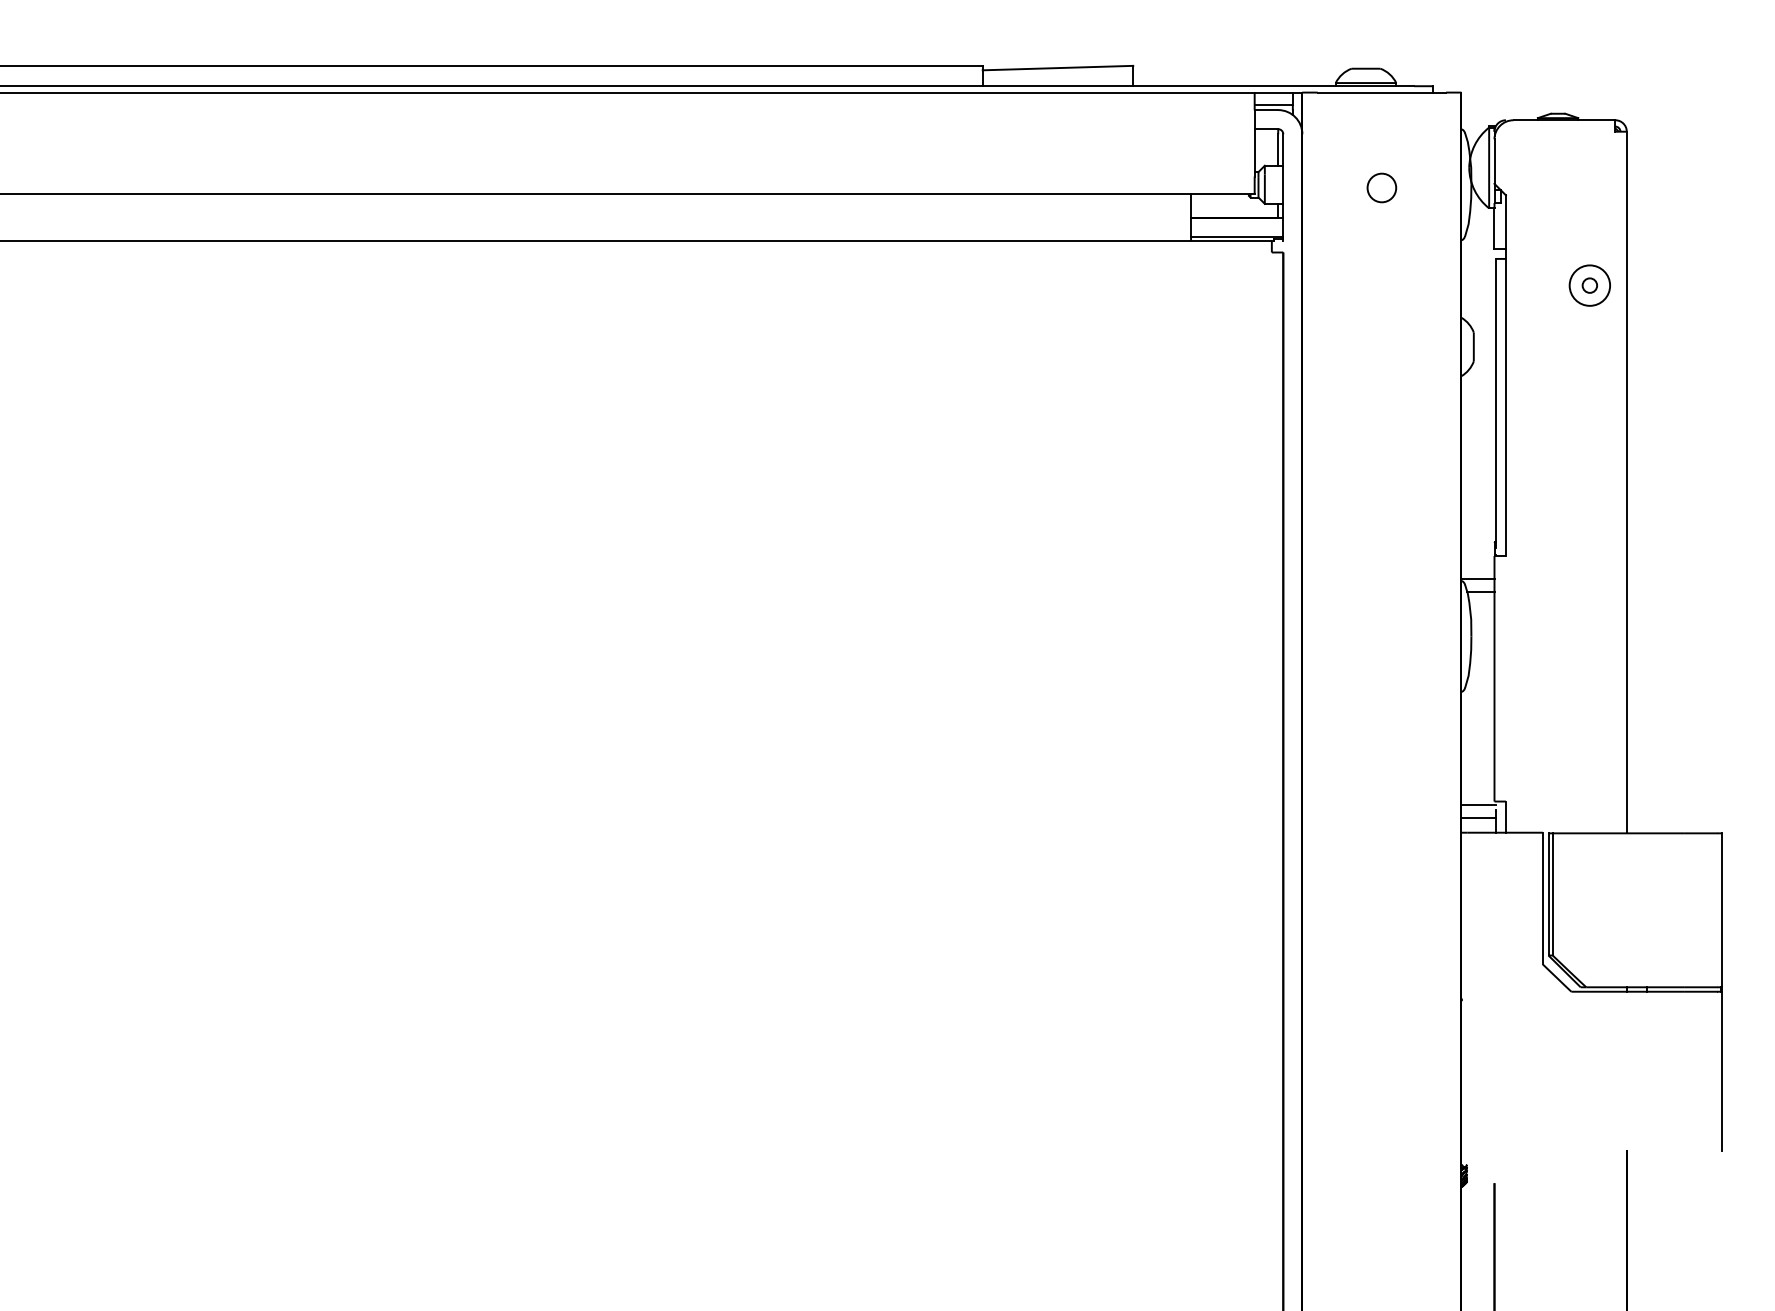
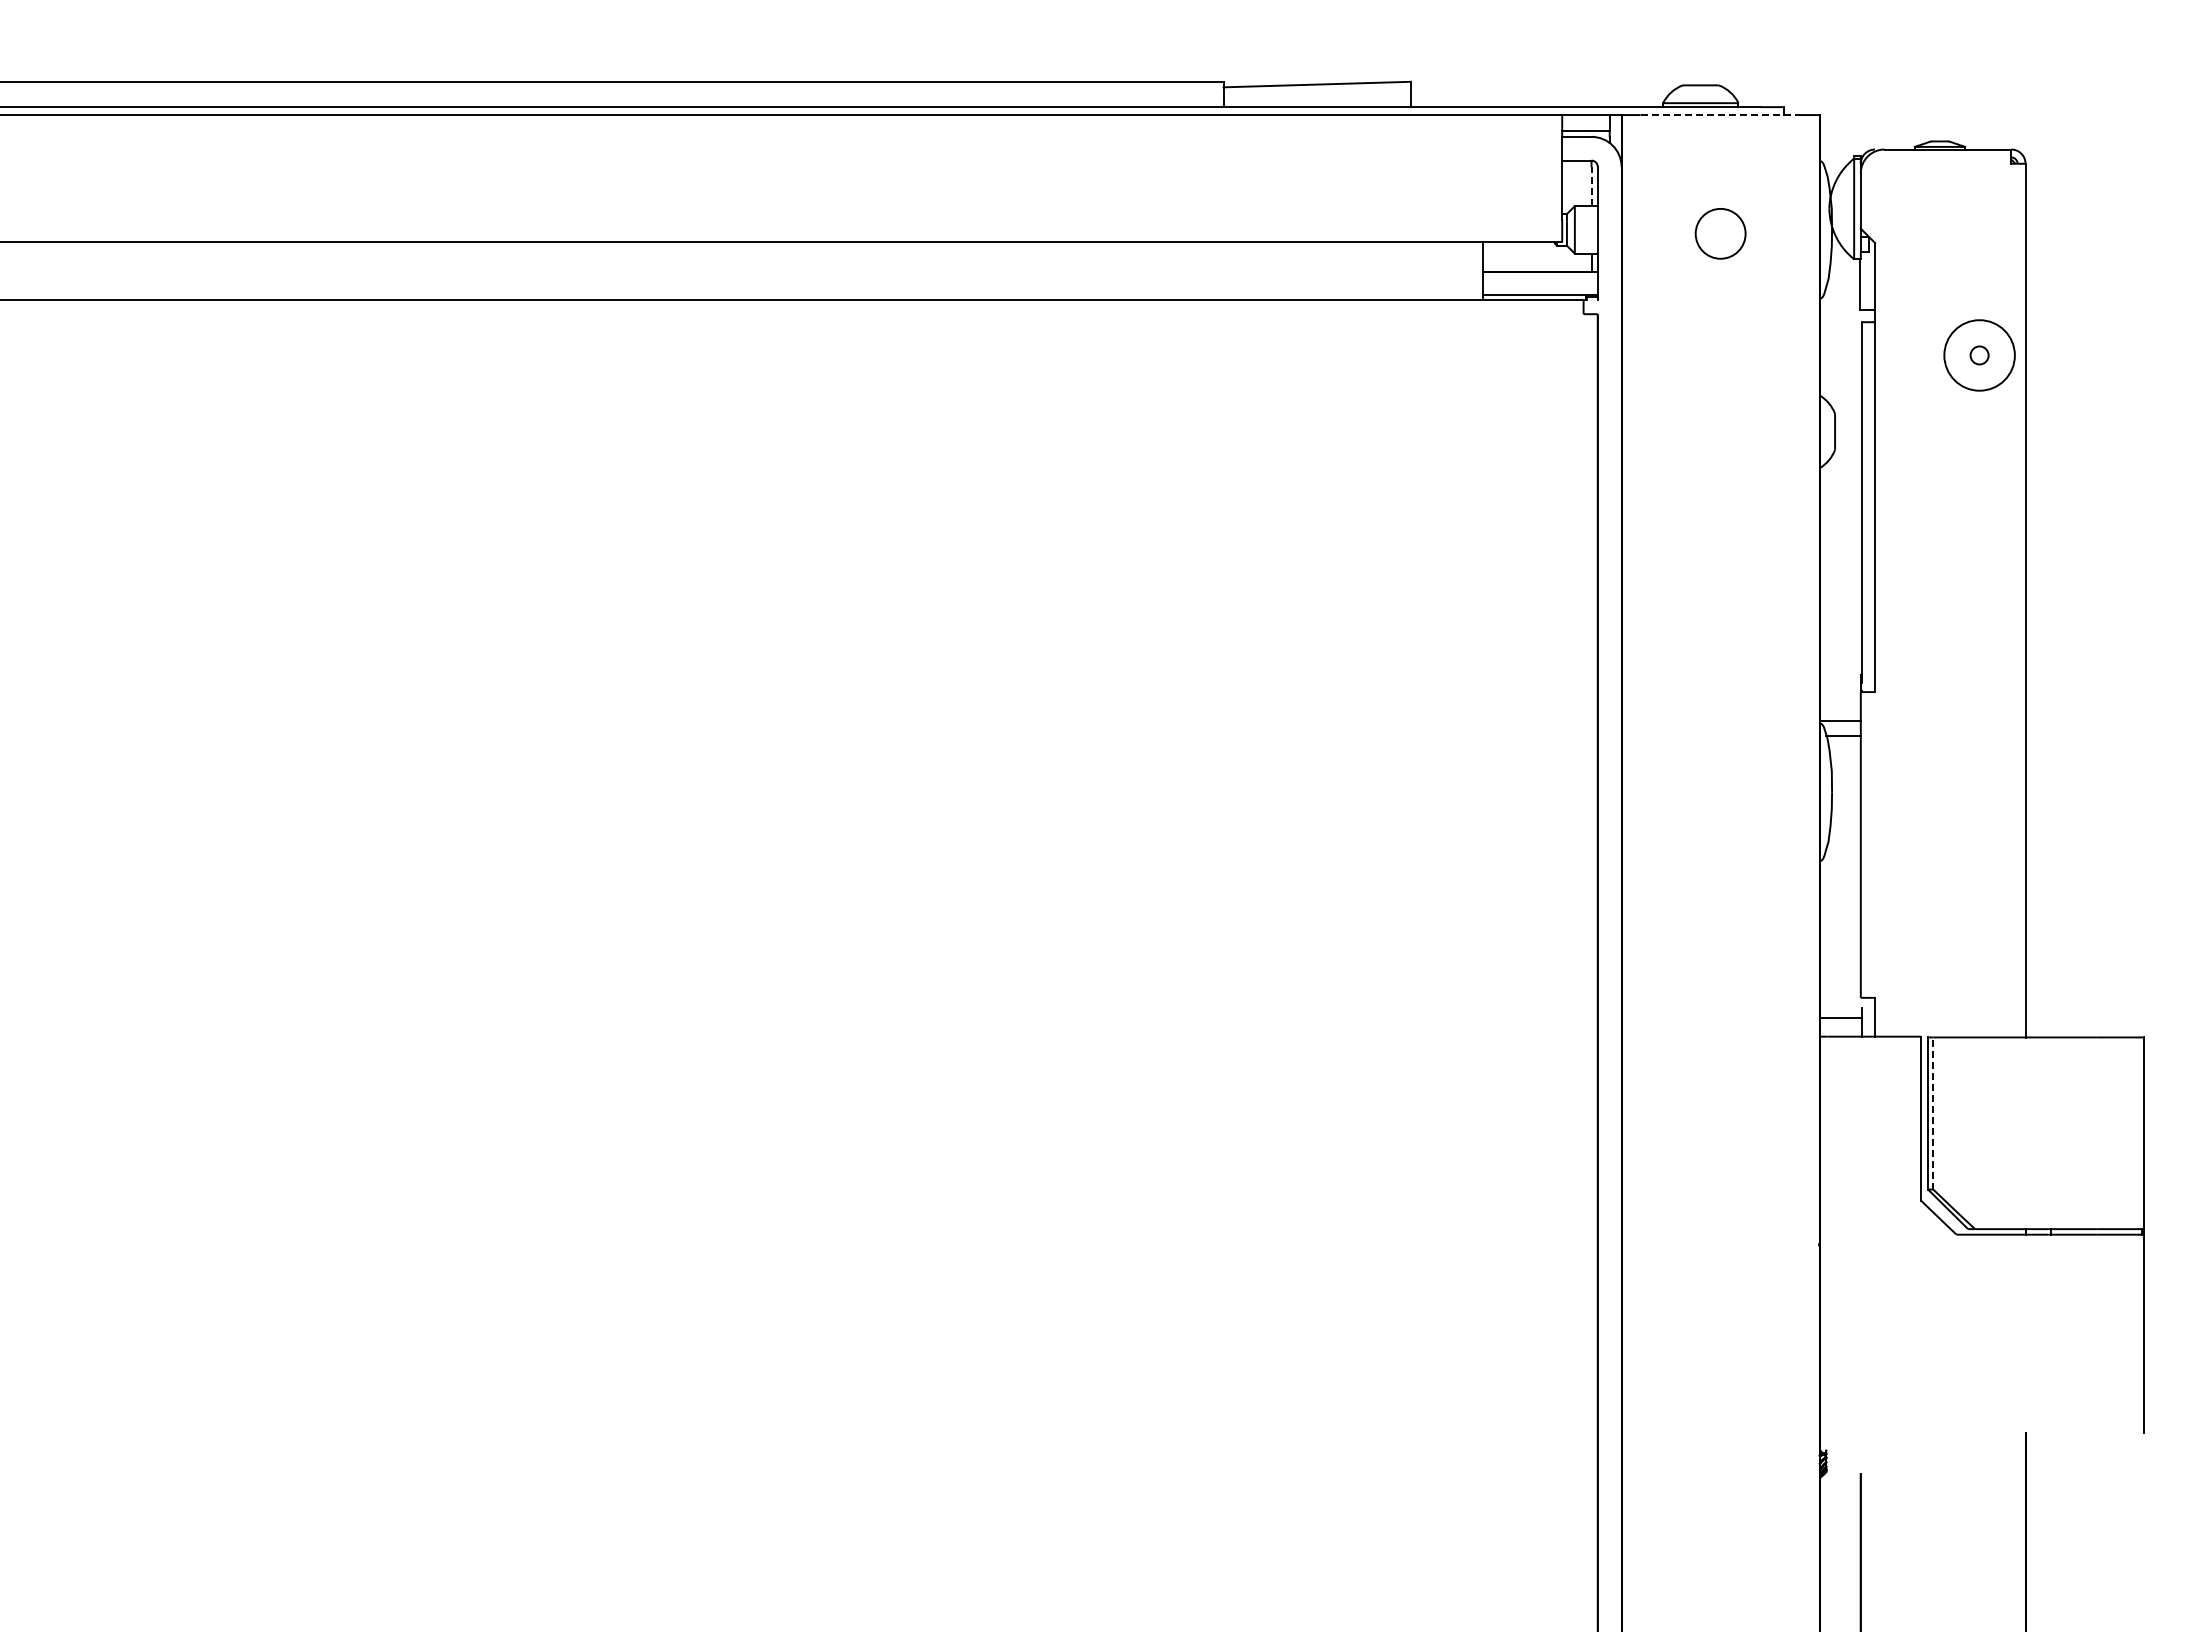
line: (1382, 92) -> (1721, 115), solid -> dashed
line: (1278, 149) -> (1591, 186), solid -> dashed
circle: (1381, 187) -> (1720, 233), size x1.4
circle: (1589, 285) -> (1979, 355), size x1.4
line: (1478, 805) -> (1840, 1002), removed
line: (1552, 894) -> (1933, 1113), solid -> dashed

